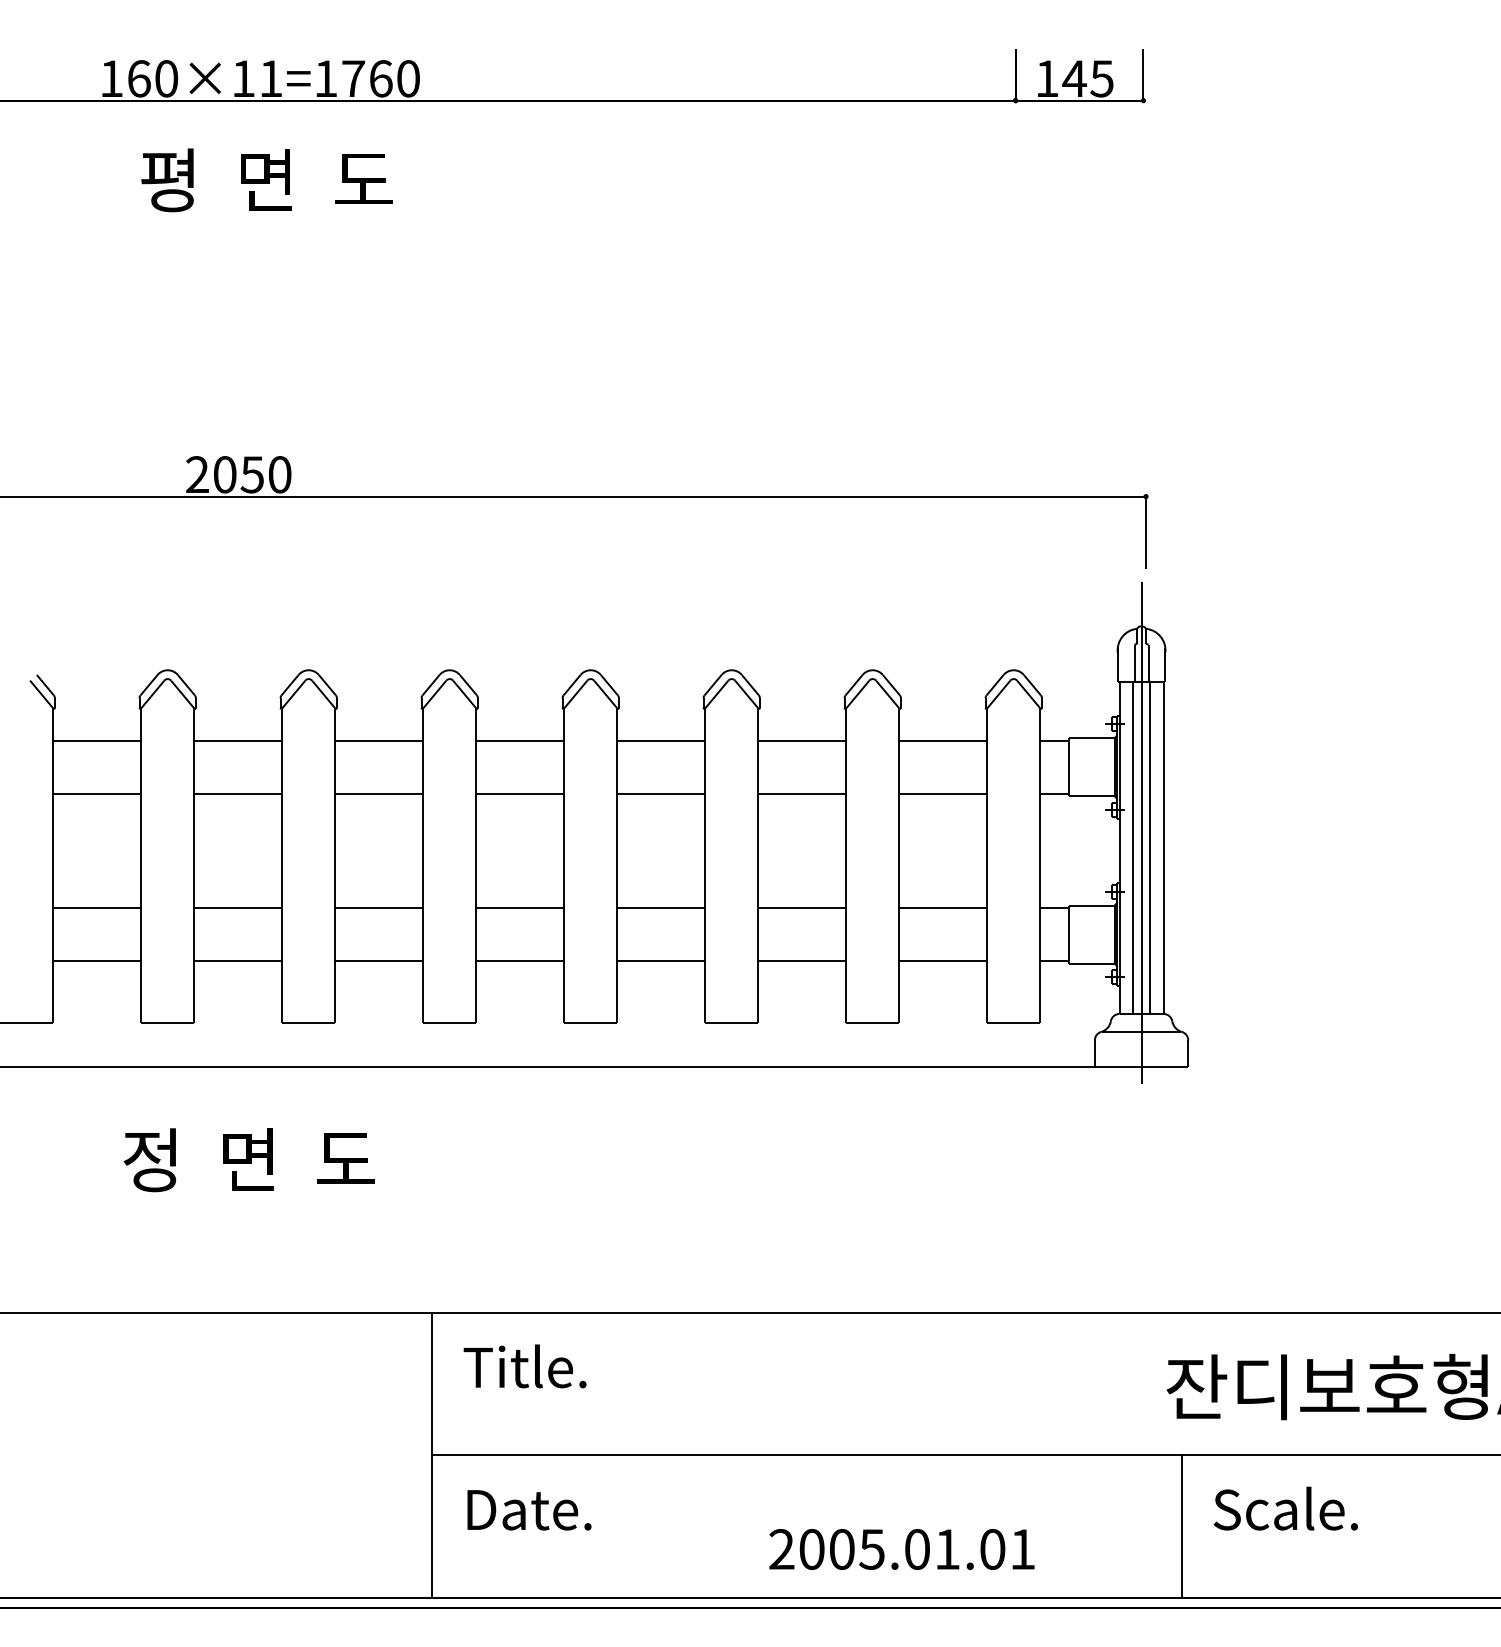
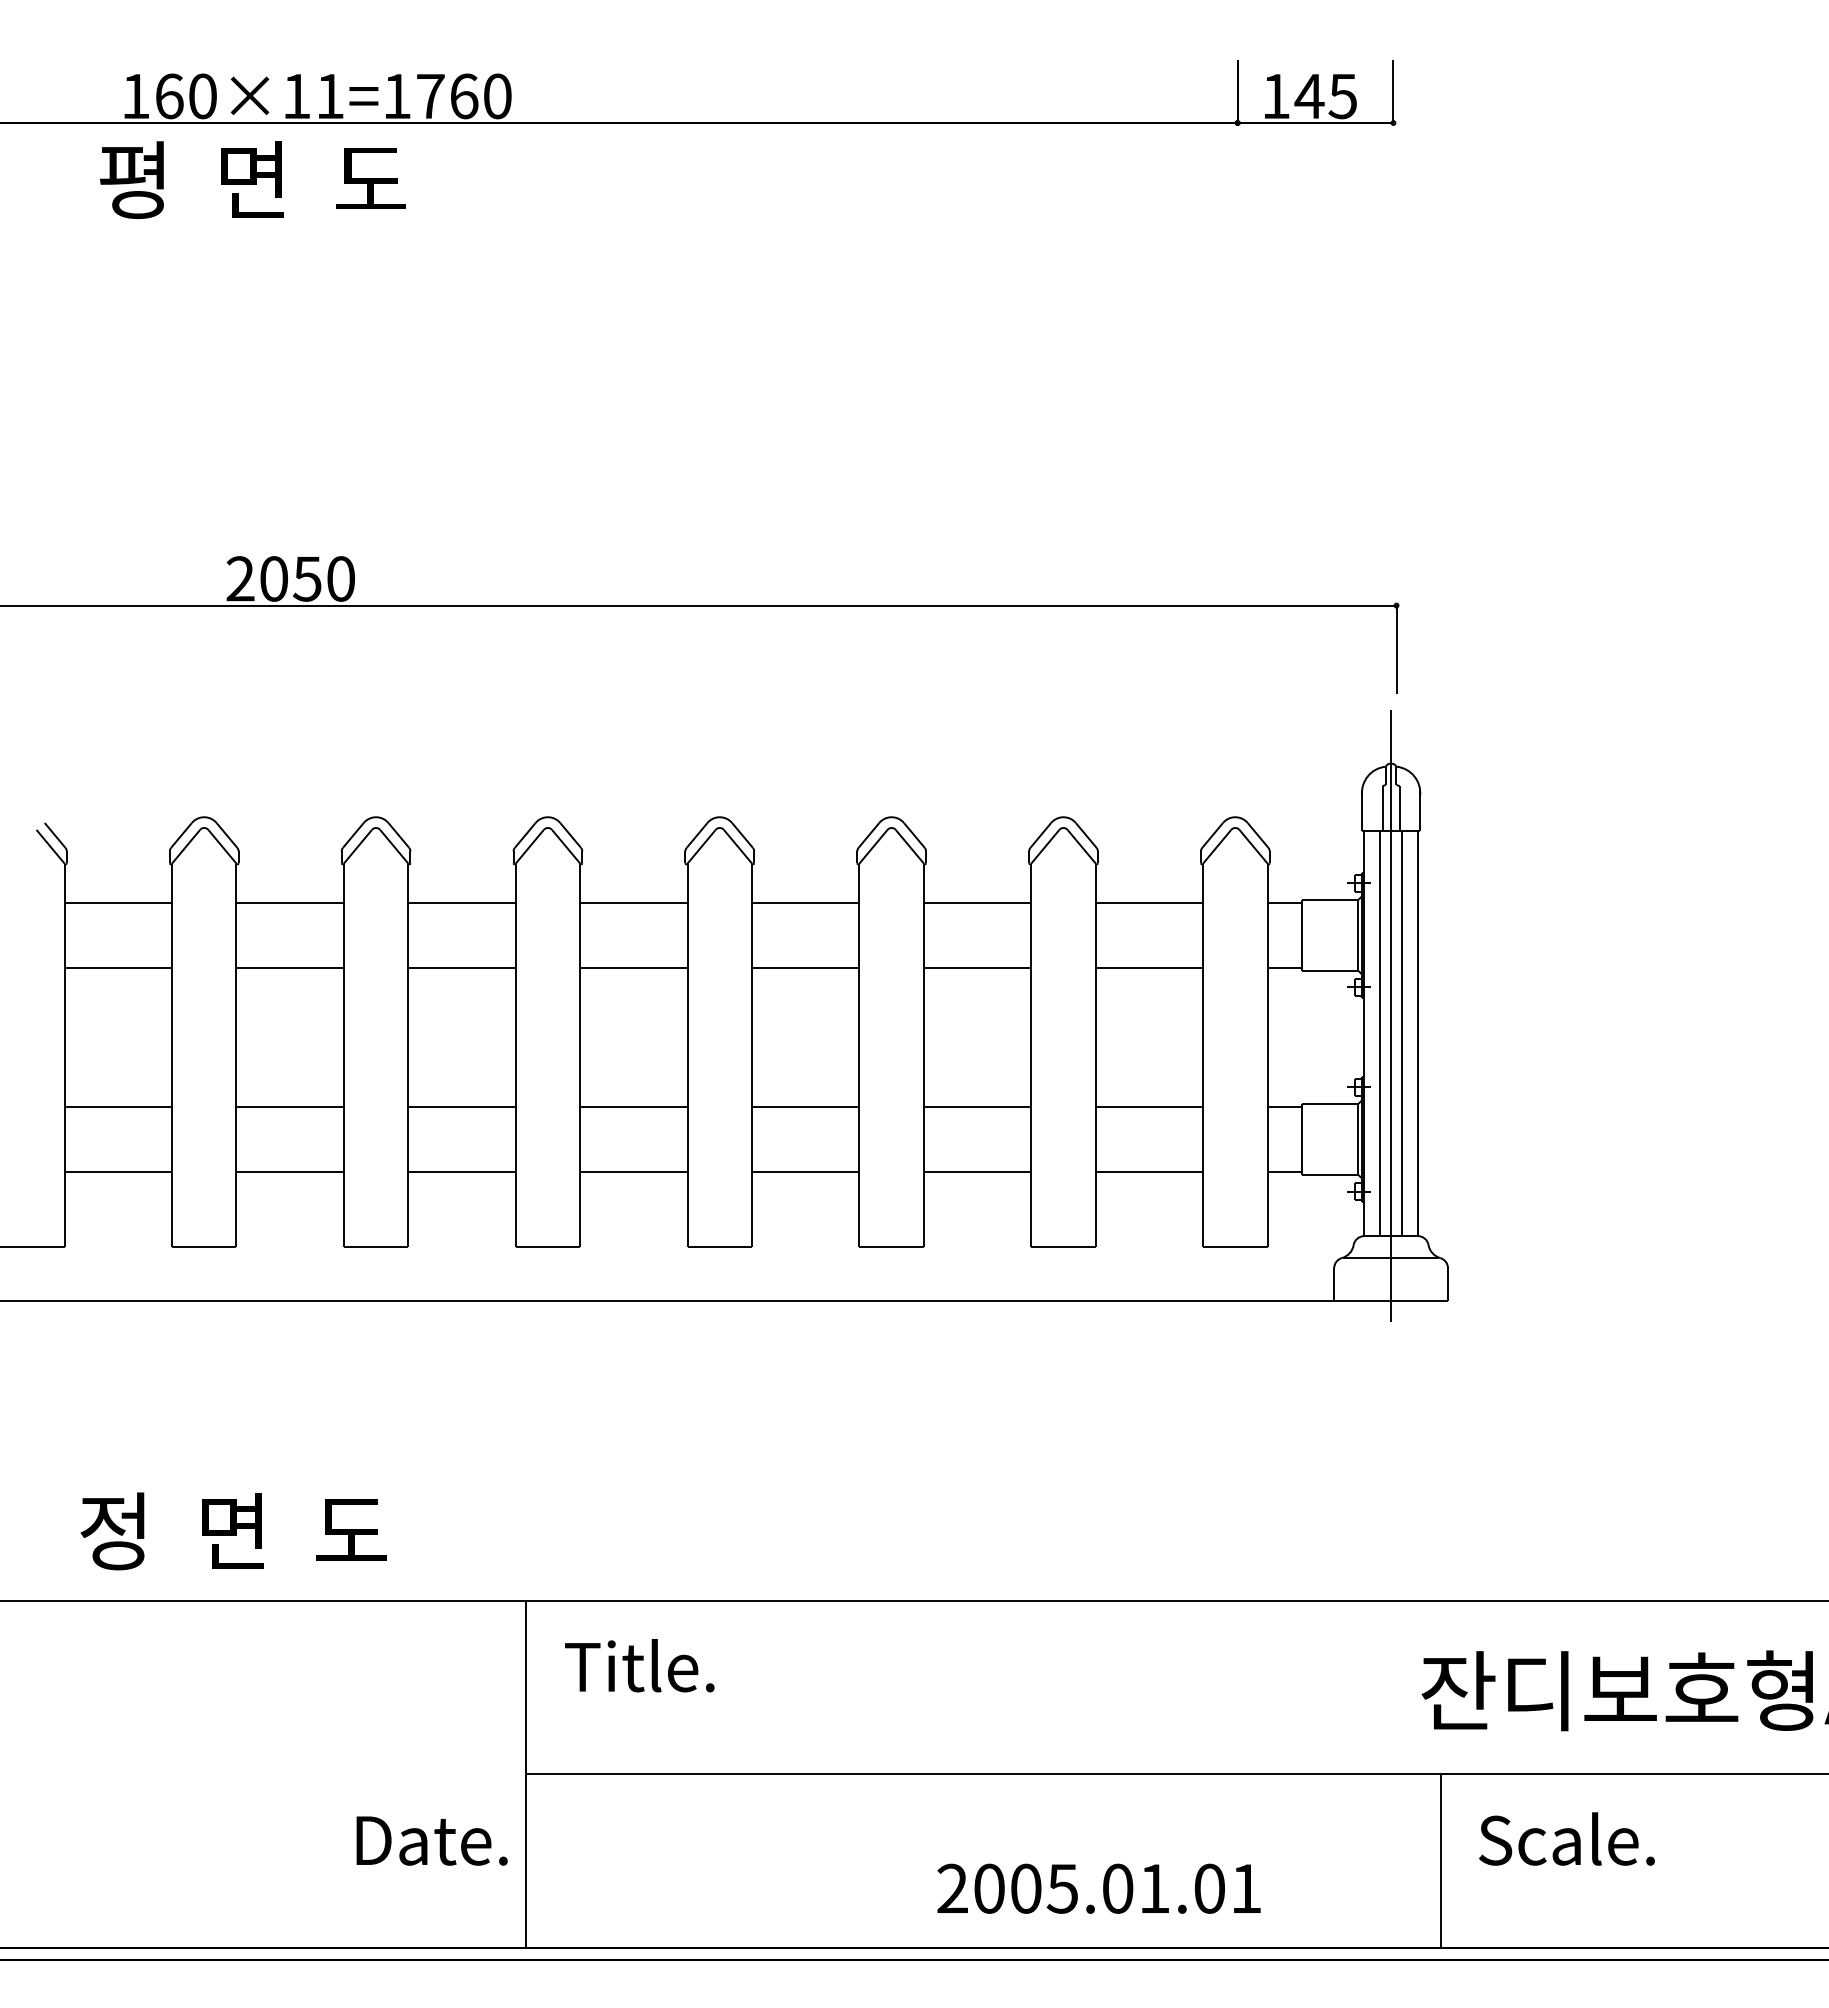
text: (266, 179) -> (252, 179), moved
text: (249, 1160) -> (233, 1531), moved
text: (528, 1509) -> (431, 1840), moved

